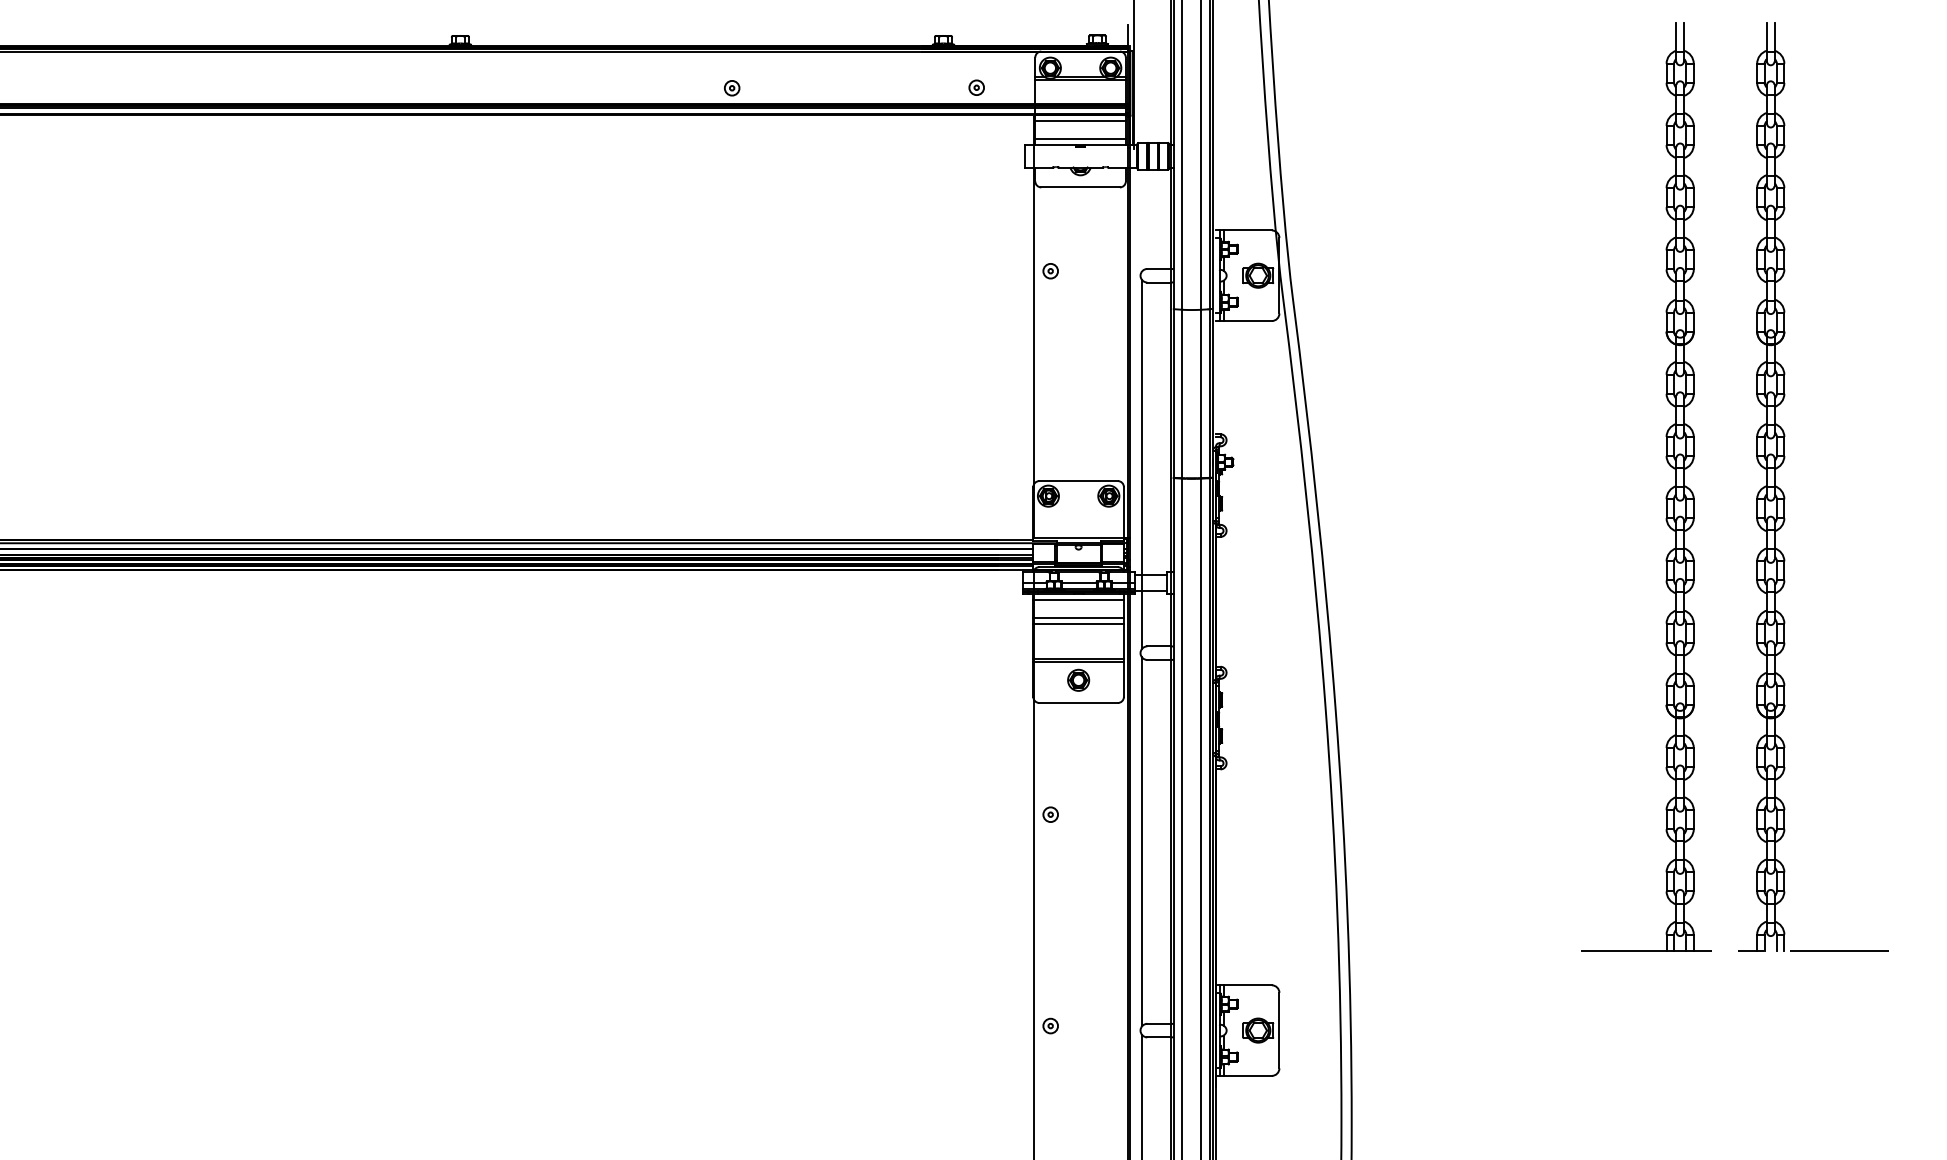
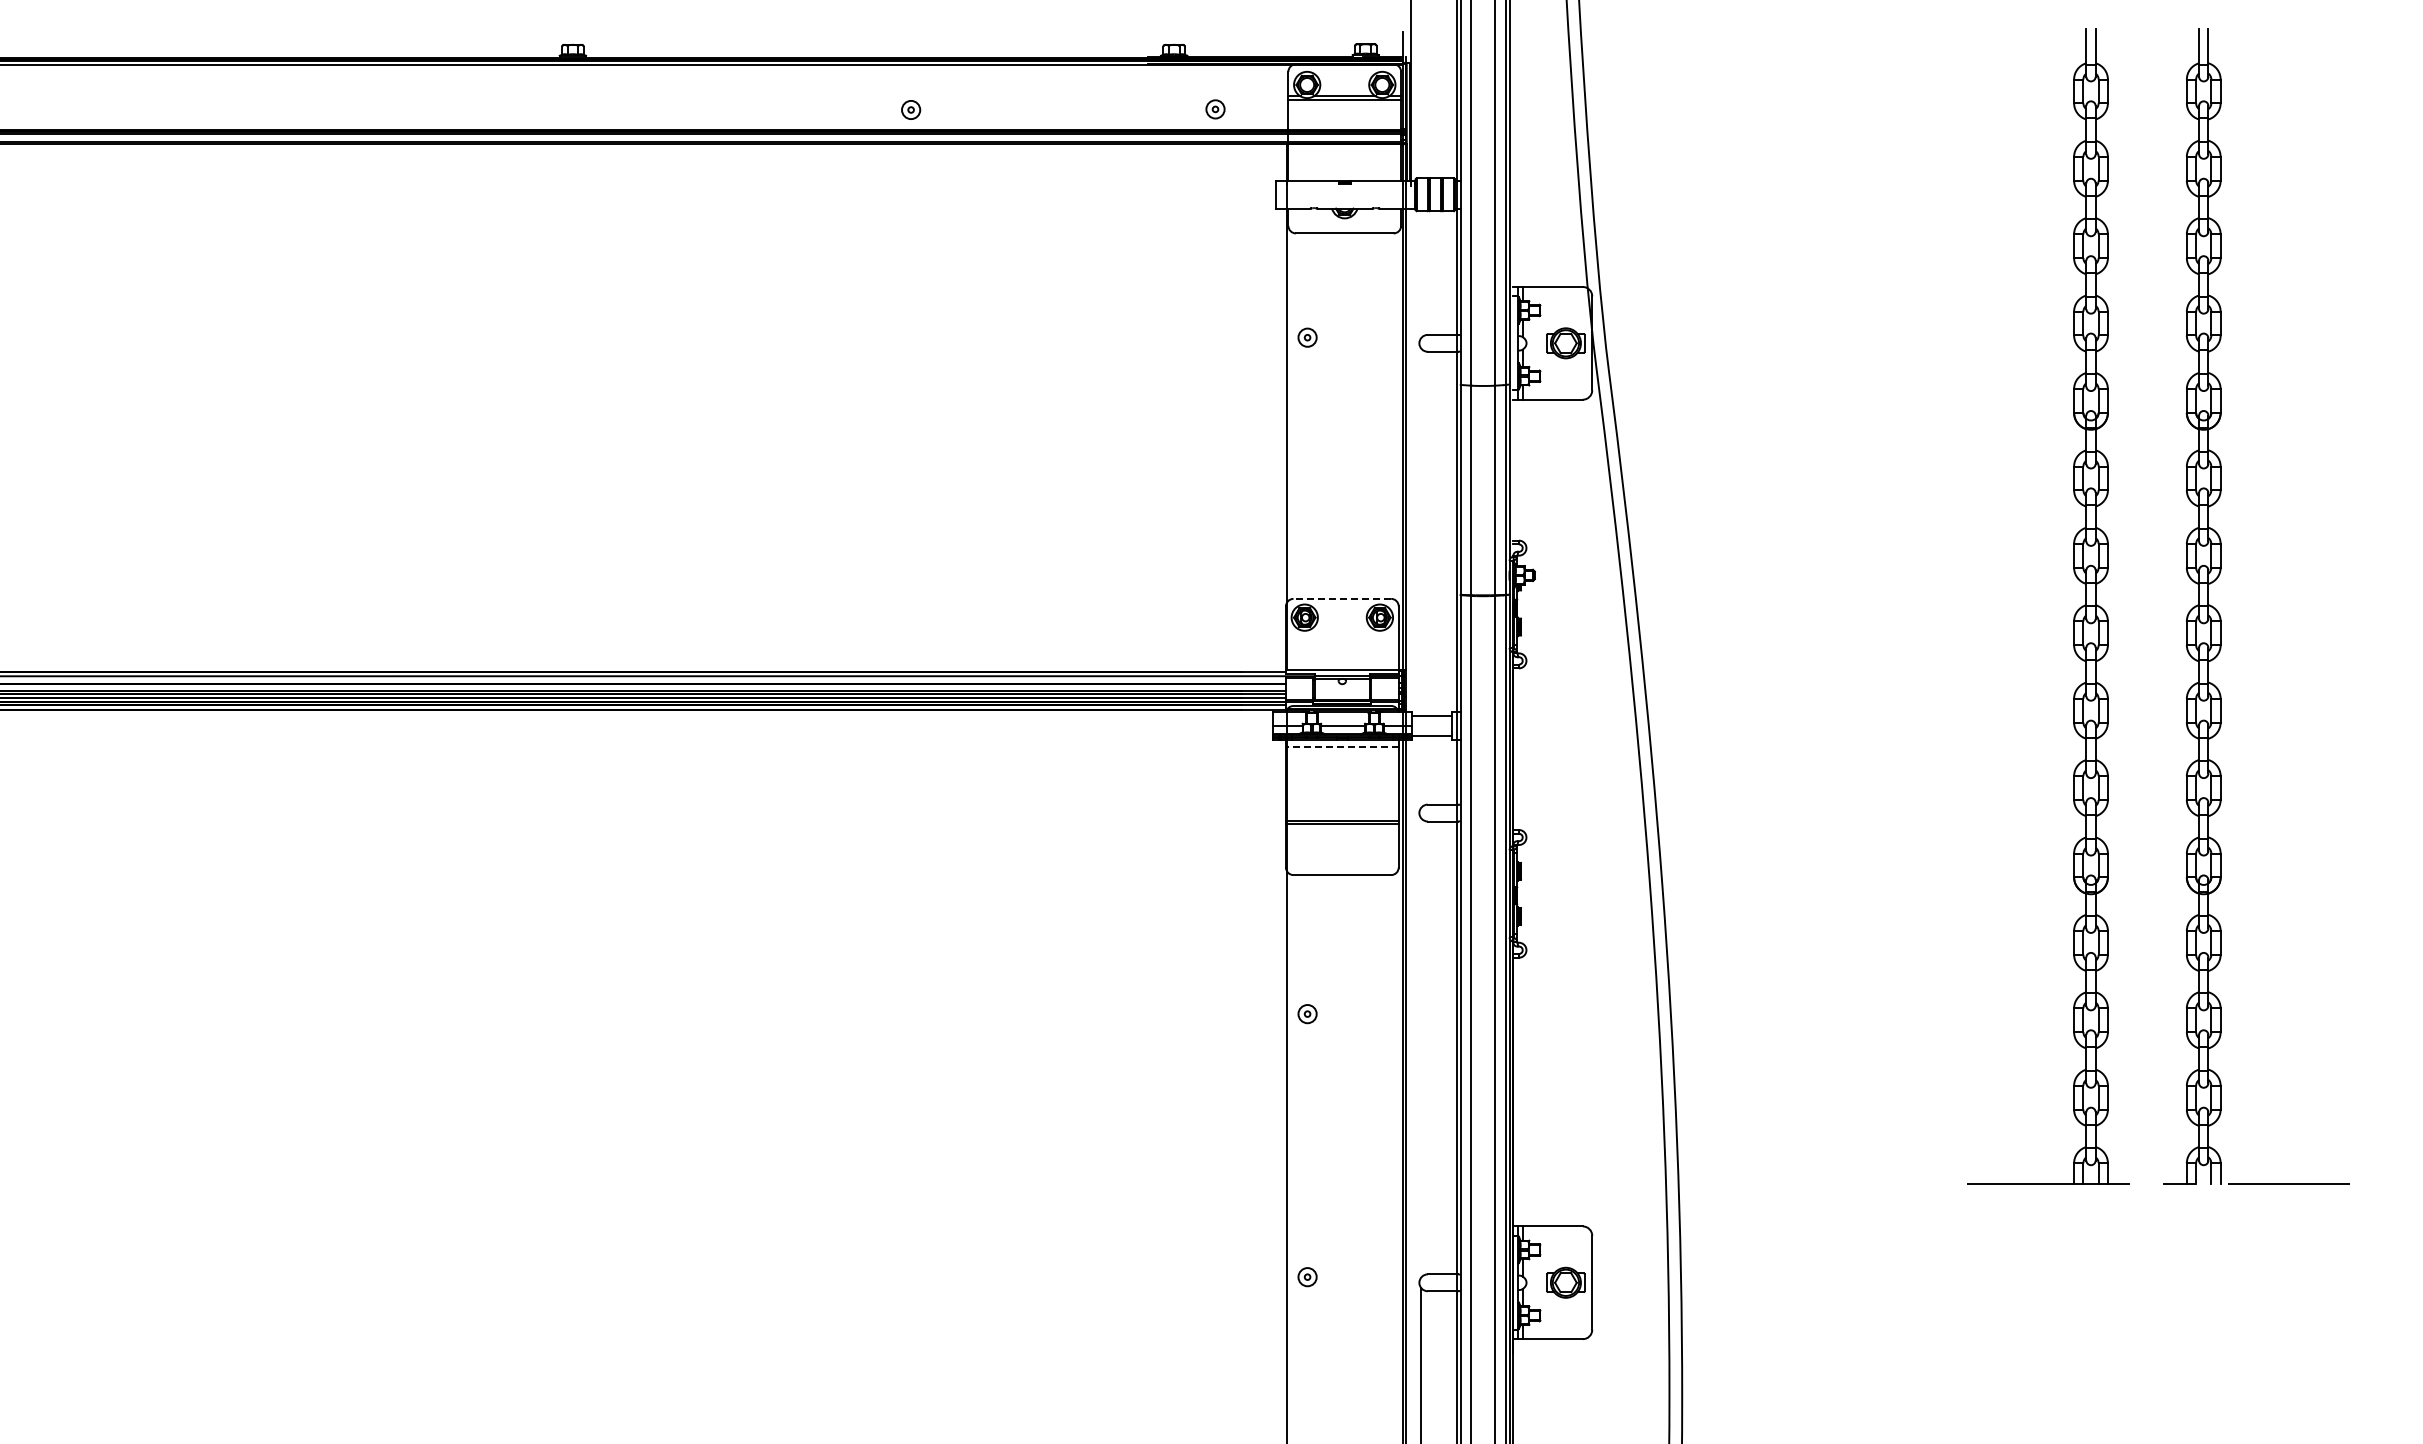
line: (1080, 120) -> (1344, 150), removed
line: (1080, 139) -> (1344, 173), removed
line: (1142, 463) -> (1421, 577), removed
line: (1078, 480) -> (1342, 598), solid -> dashed
line: (1077, 600) -> (1341, 747), solid -> dashed
line: (1077, 618) -> (1341, 769), removed
line: (1077, 623) -> (1341, 776), removed
part: (1078, 680) -> (1342, 846), removed
line: (1142, 841) -> (1421, 1047), removed

